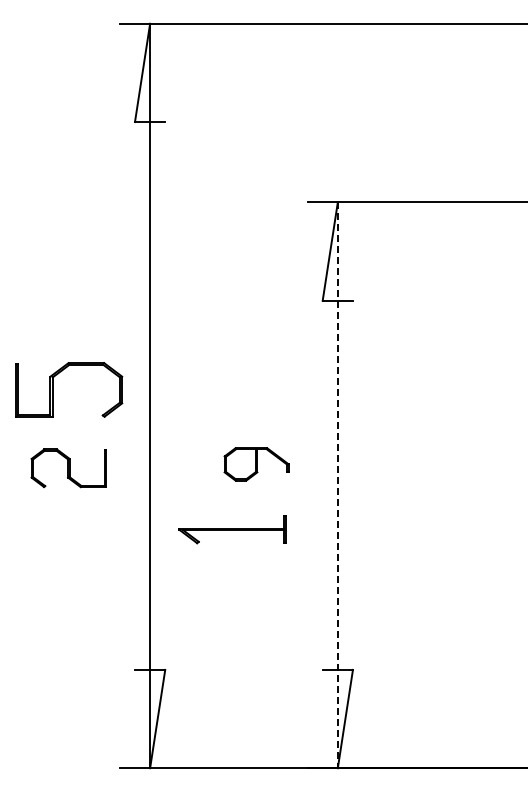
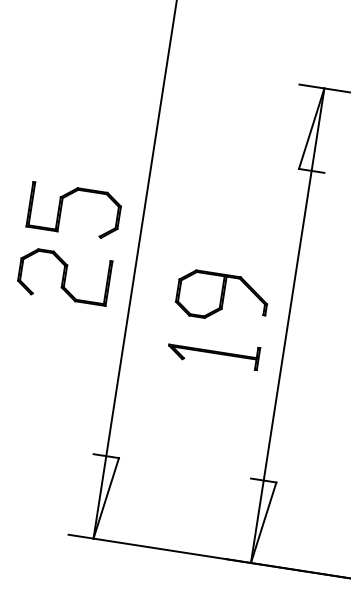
part: (256, 464) -> (222, 297), size x1.67
part: (68, 468) -> (63, 276), size x1.43
line: (337, 485) -> (287, 325), dashed -> solid
part: (232, 529) -> (213, 352), moved

